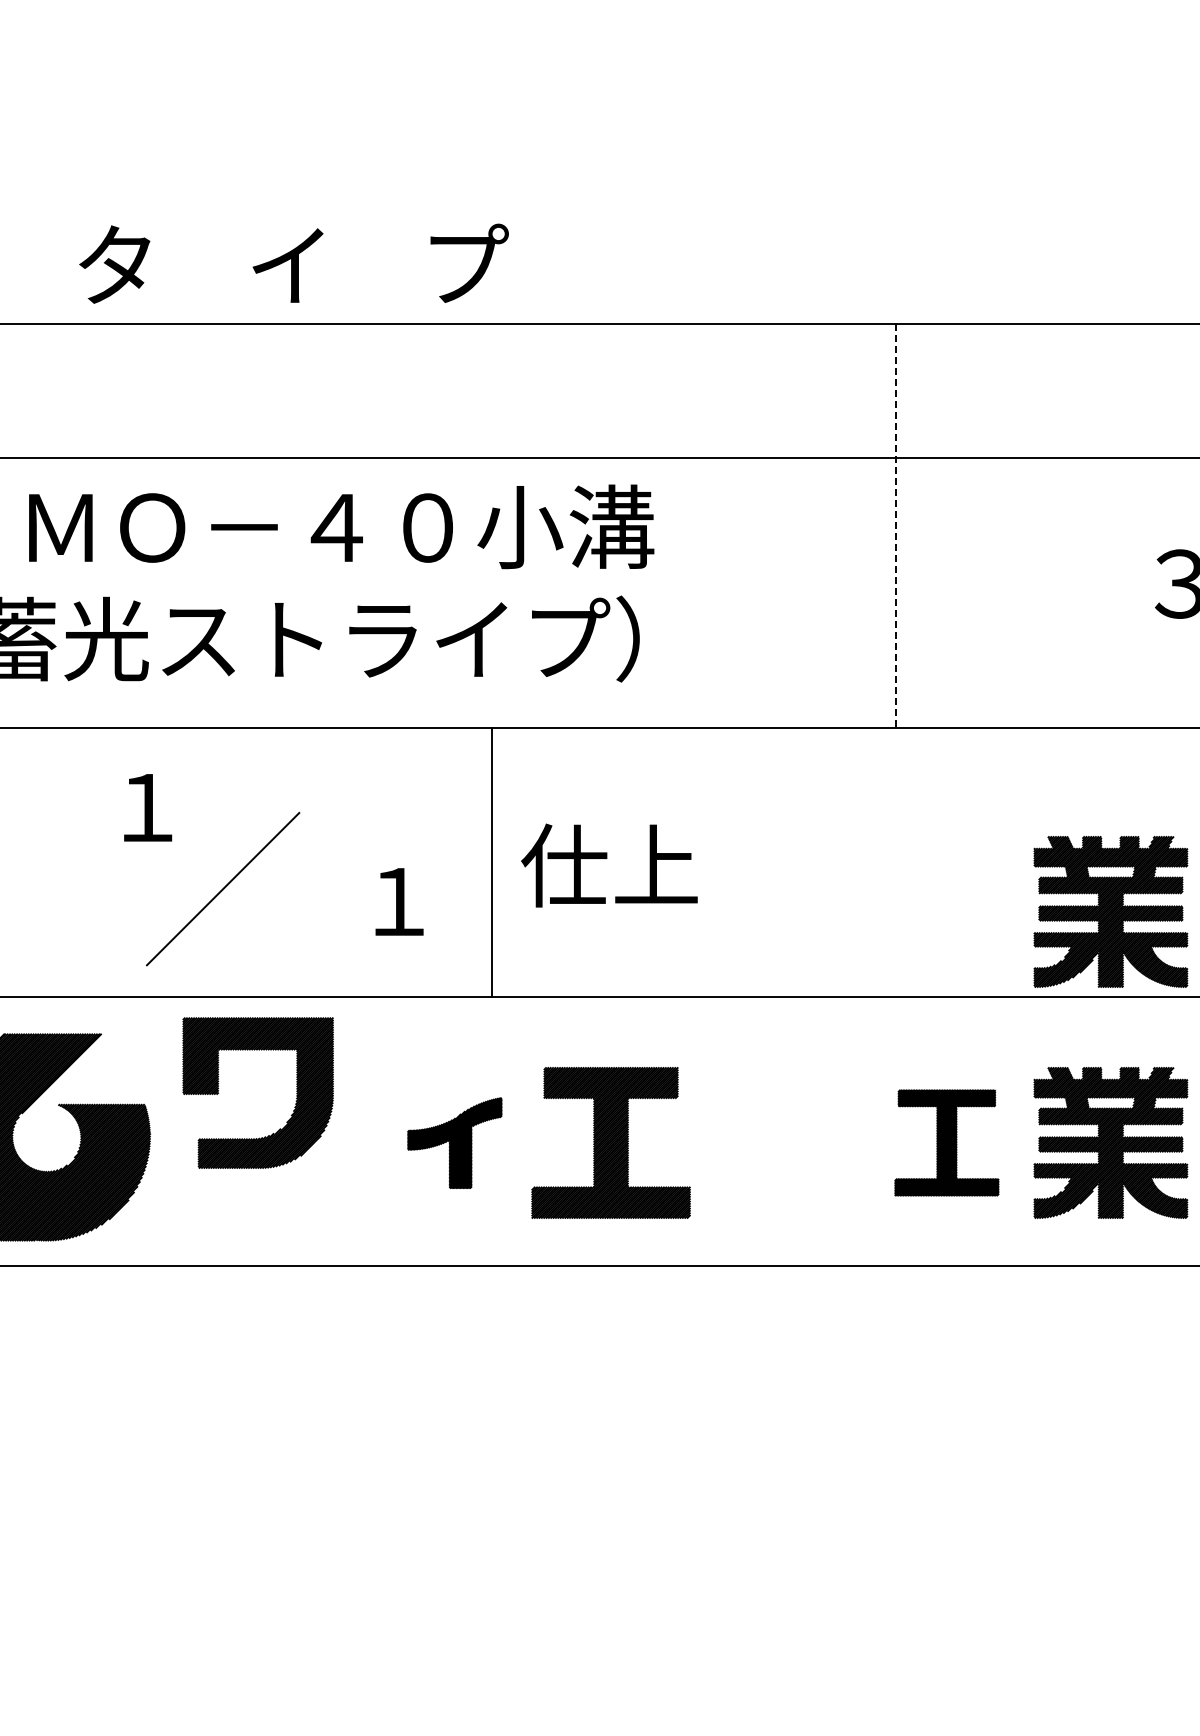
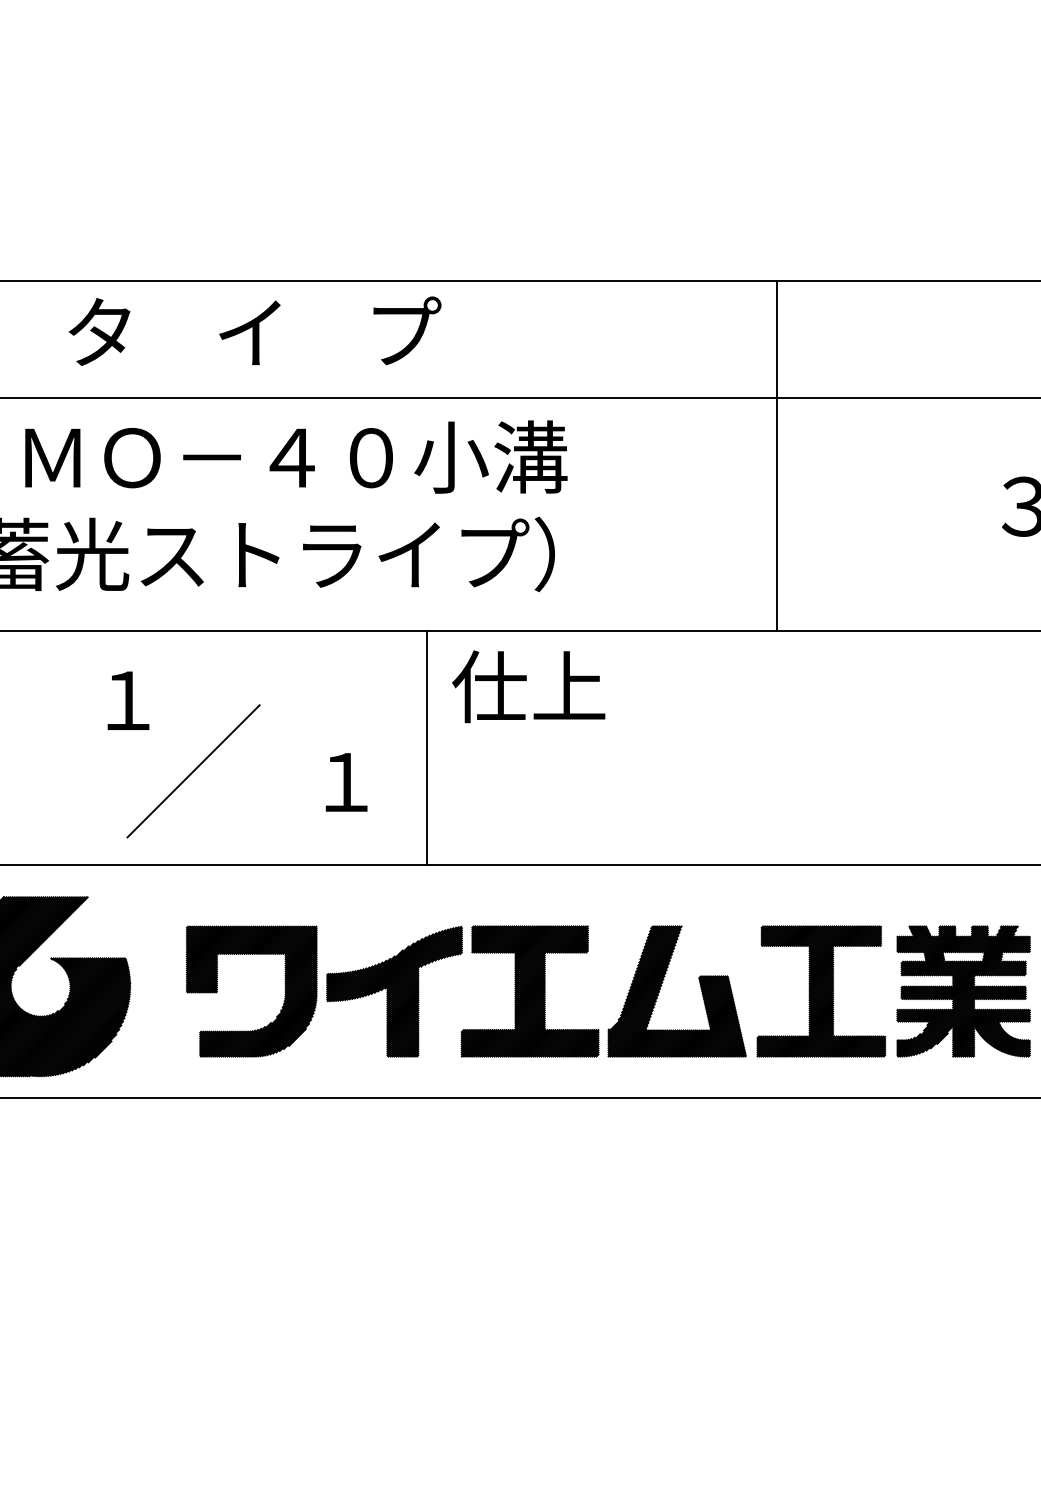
text: (293, 263) -> (254, 331), moved
line: (896, 525) -> (777, 455), dashed -> solid
text: (609, 865) -> (528, 686), moved
part: (1110, 911) -> (963, 790), removed
part: (219, 1088) -> (218, 987), moved
part: (763, 1136) -> (662, 985), added
part: (454, 1142) -> (394, 991), size x1.67
part: (946, 1142) -> (821, 991), size x1.43

